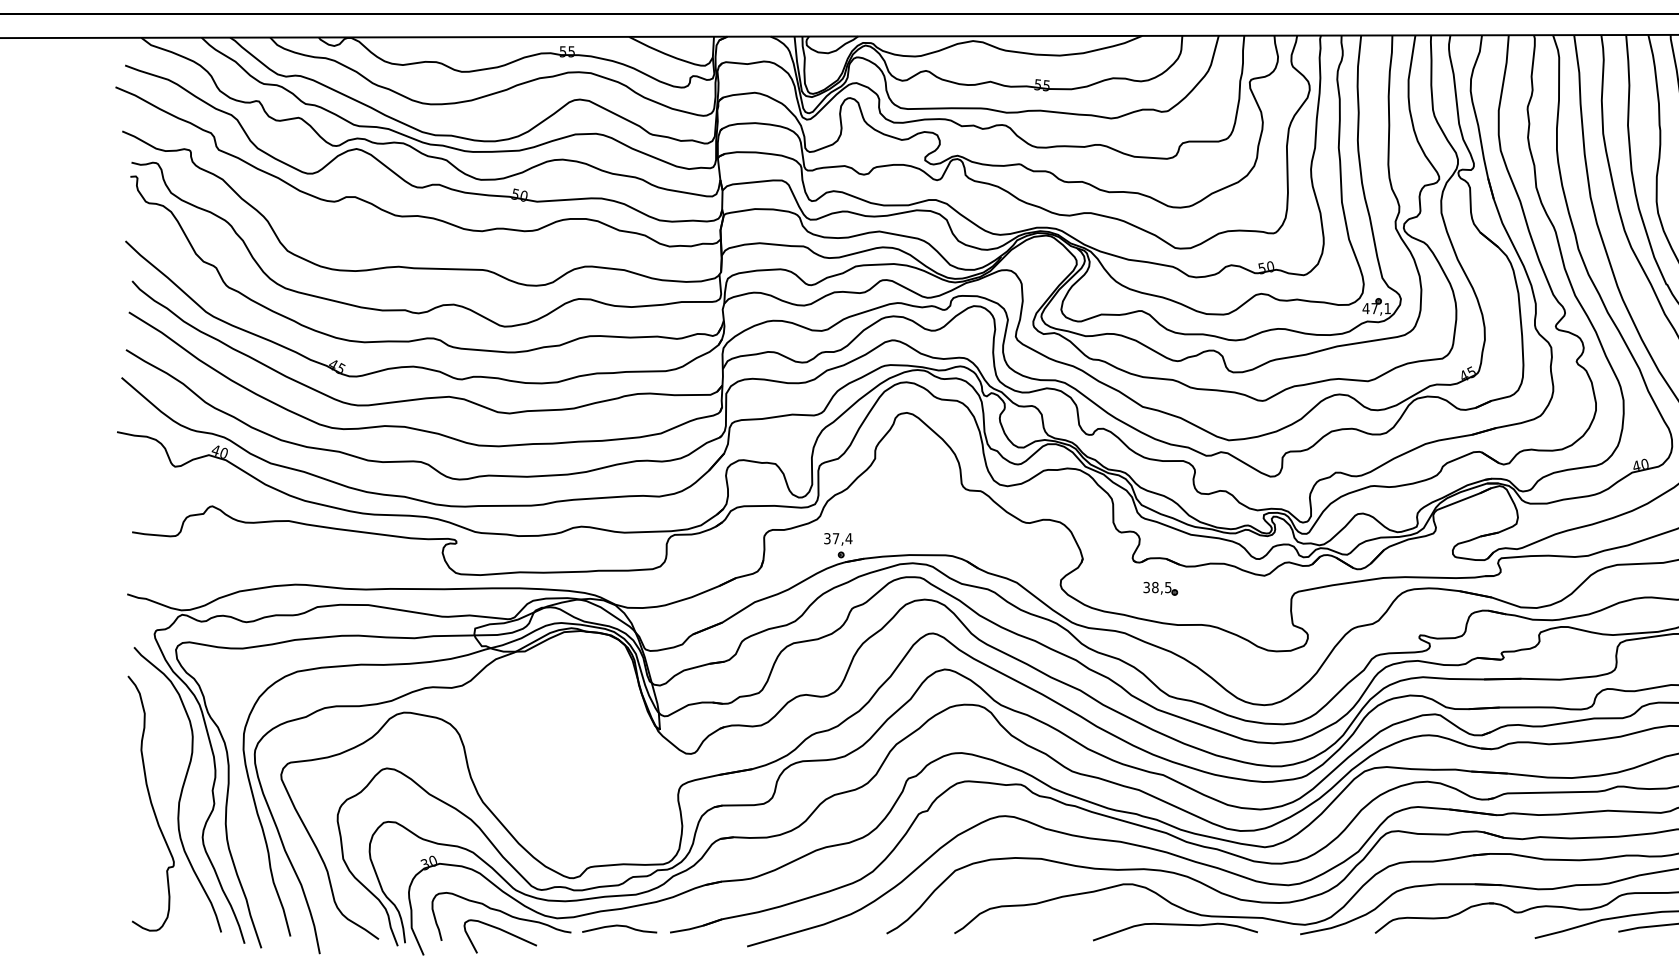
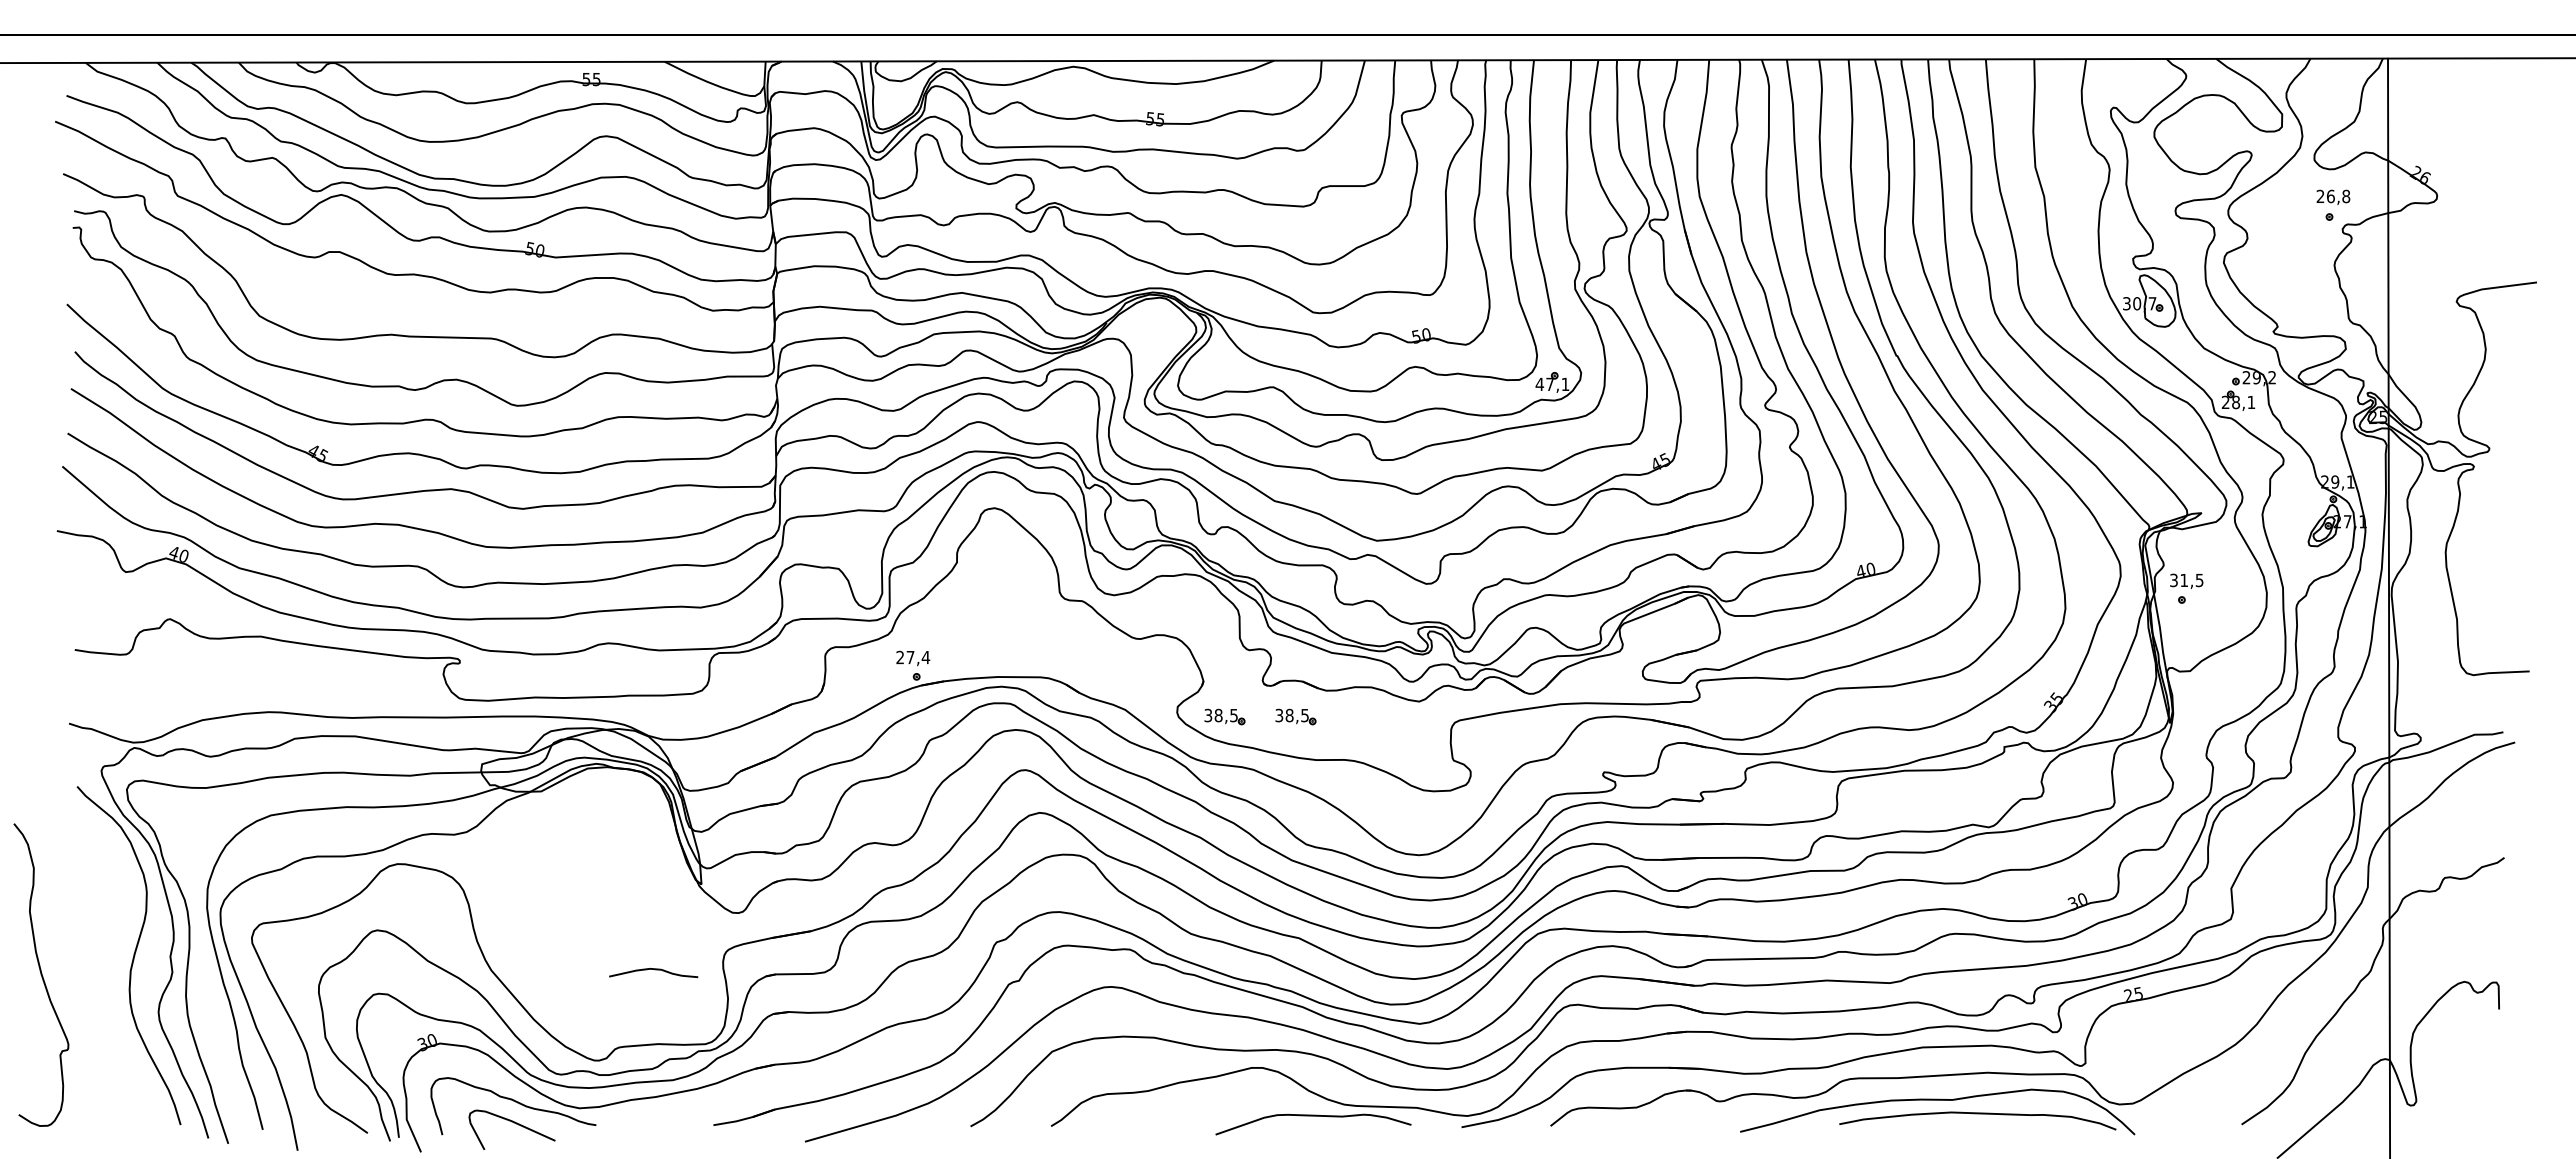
text: (827, 538) -> (900, 657), 37,4 -> 27,4
part: (1100, 588) -> (1224, 716), added
curve: (151, 803) -> (41, 974), moved
curve: (620, 926) -> (654, 970), moved

